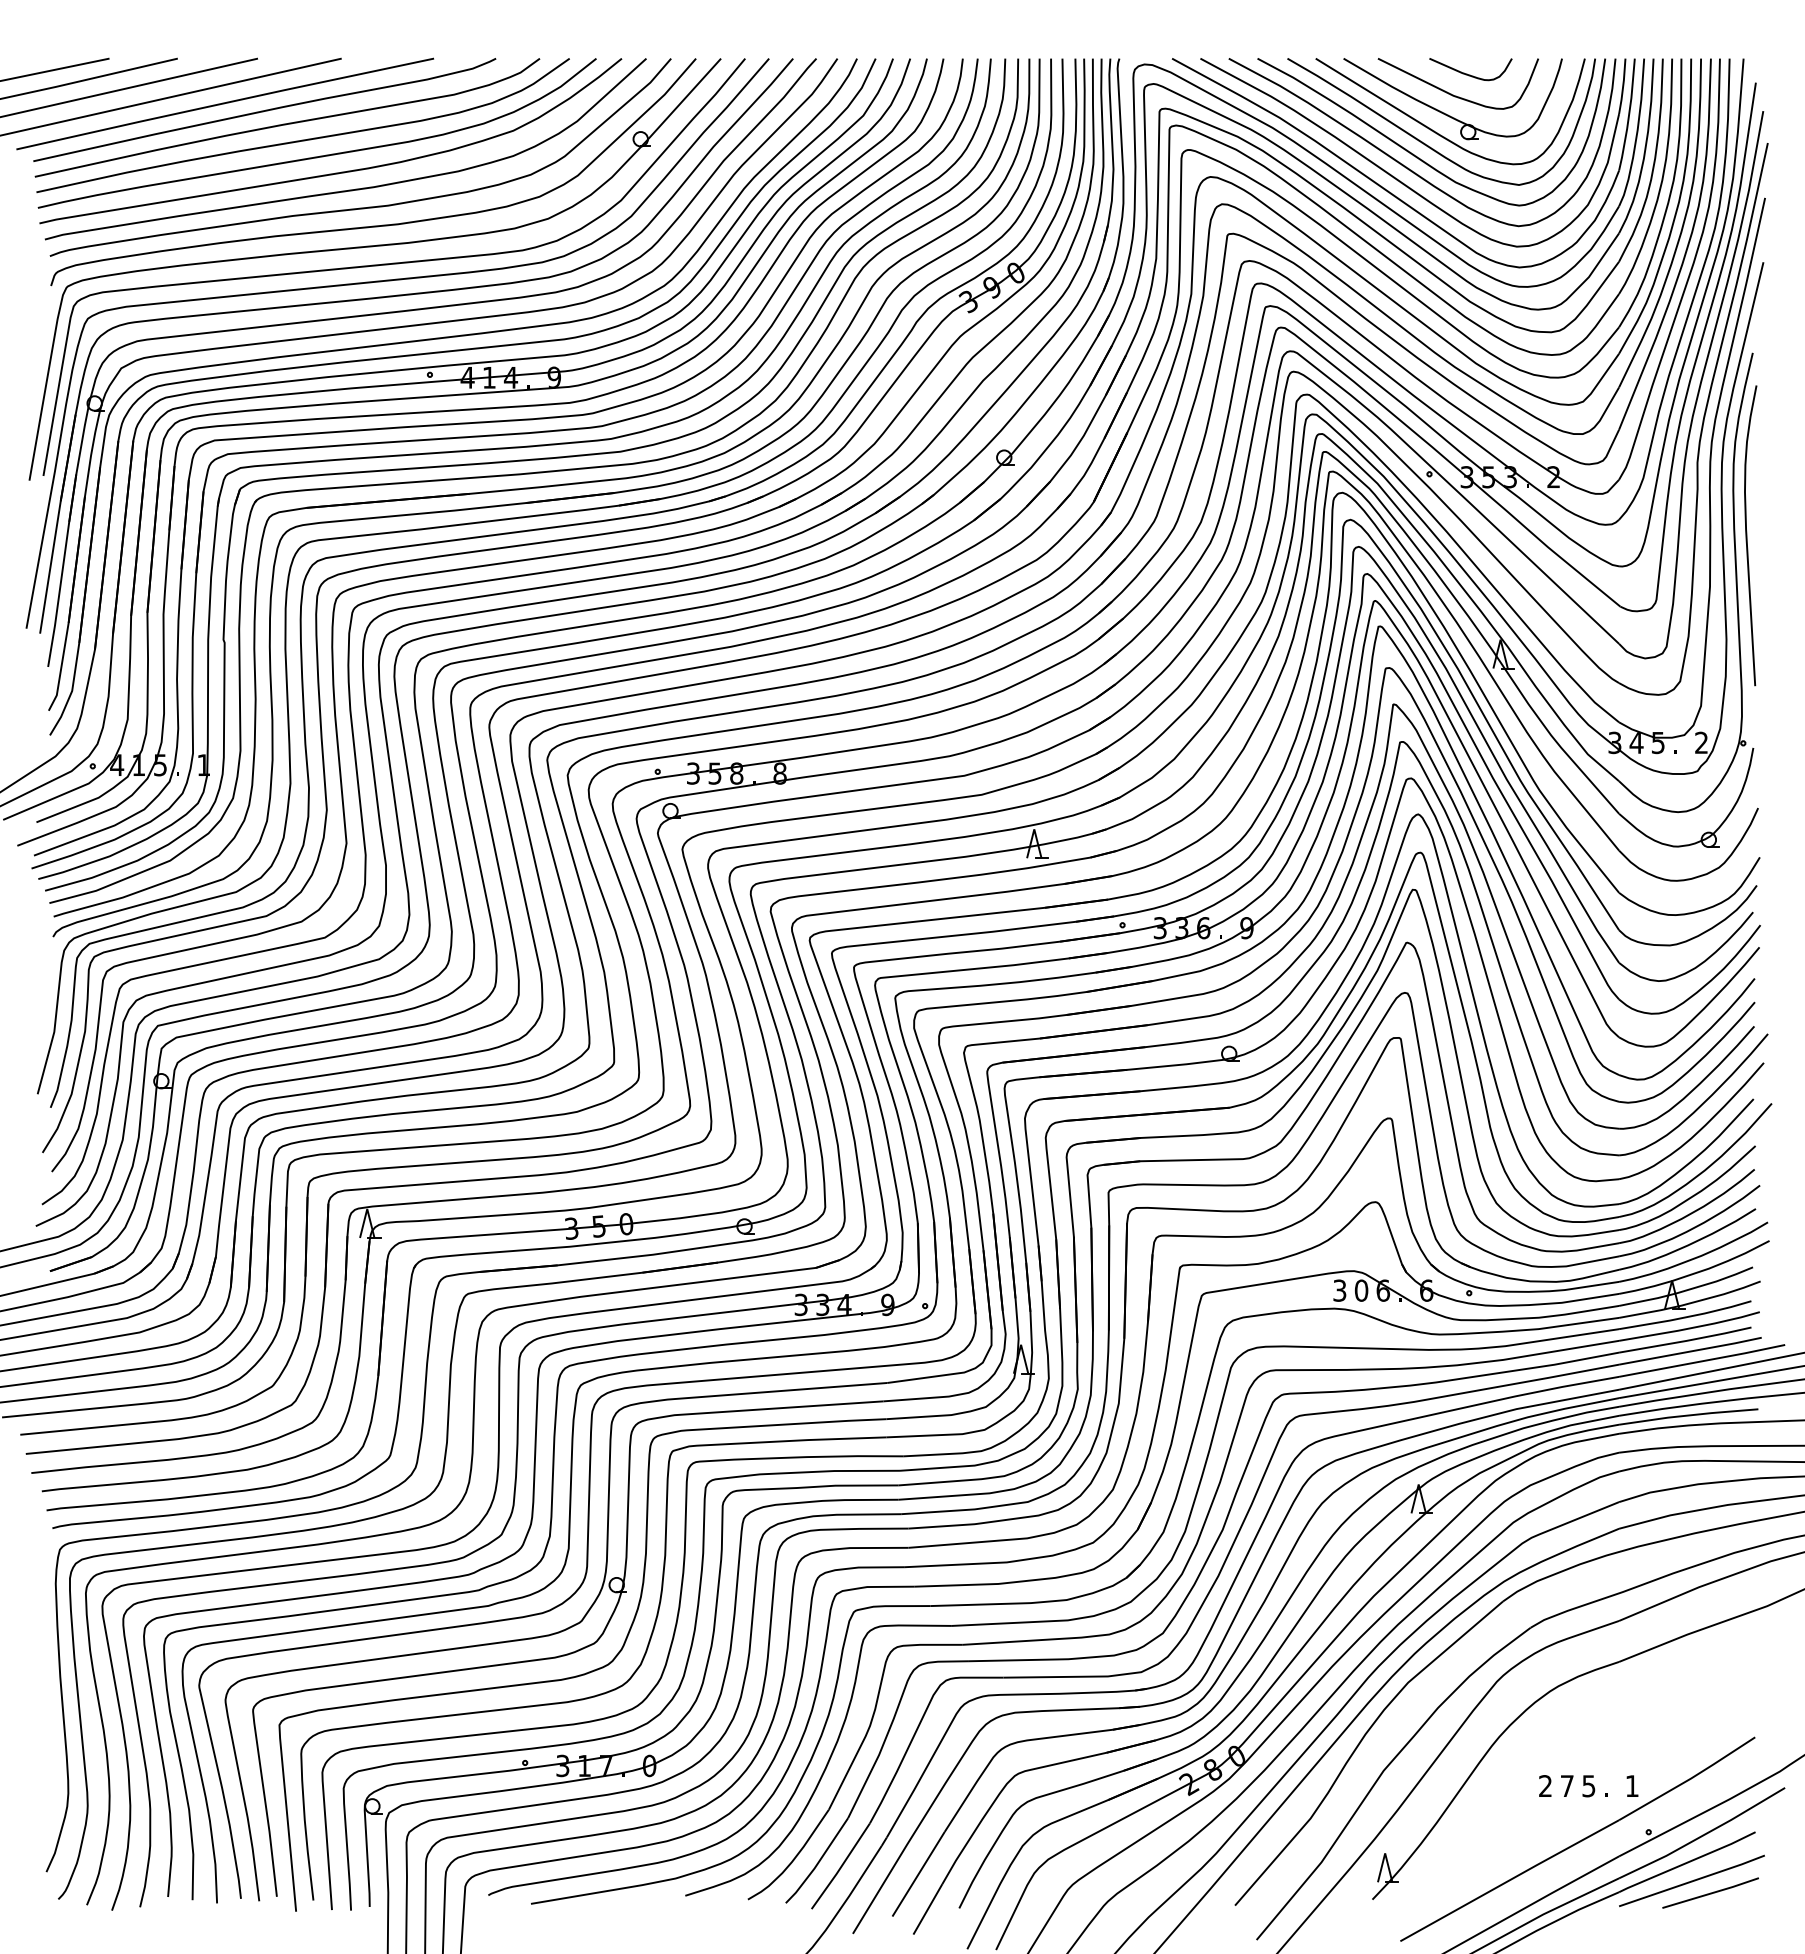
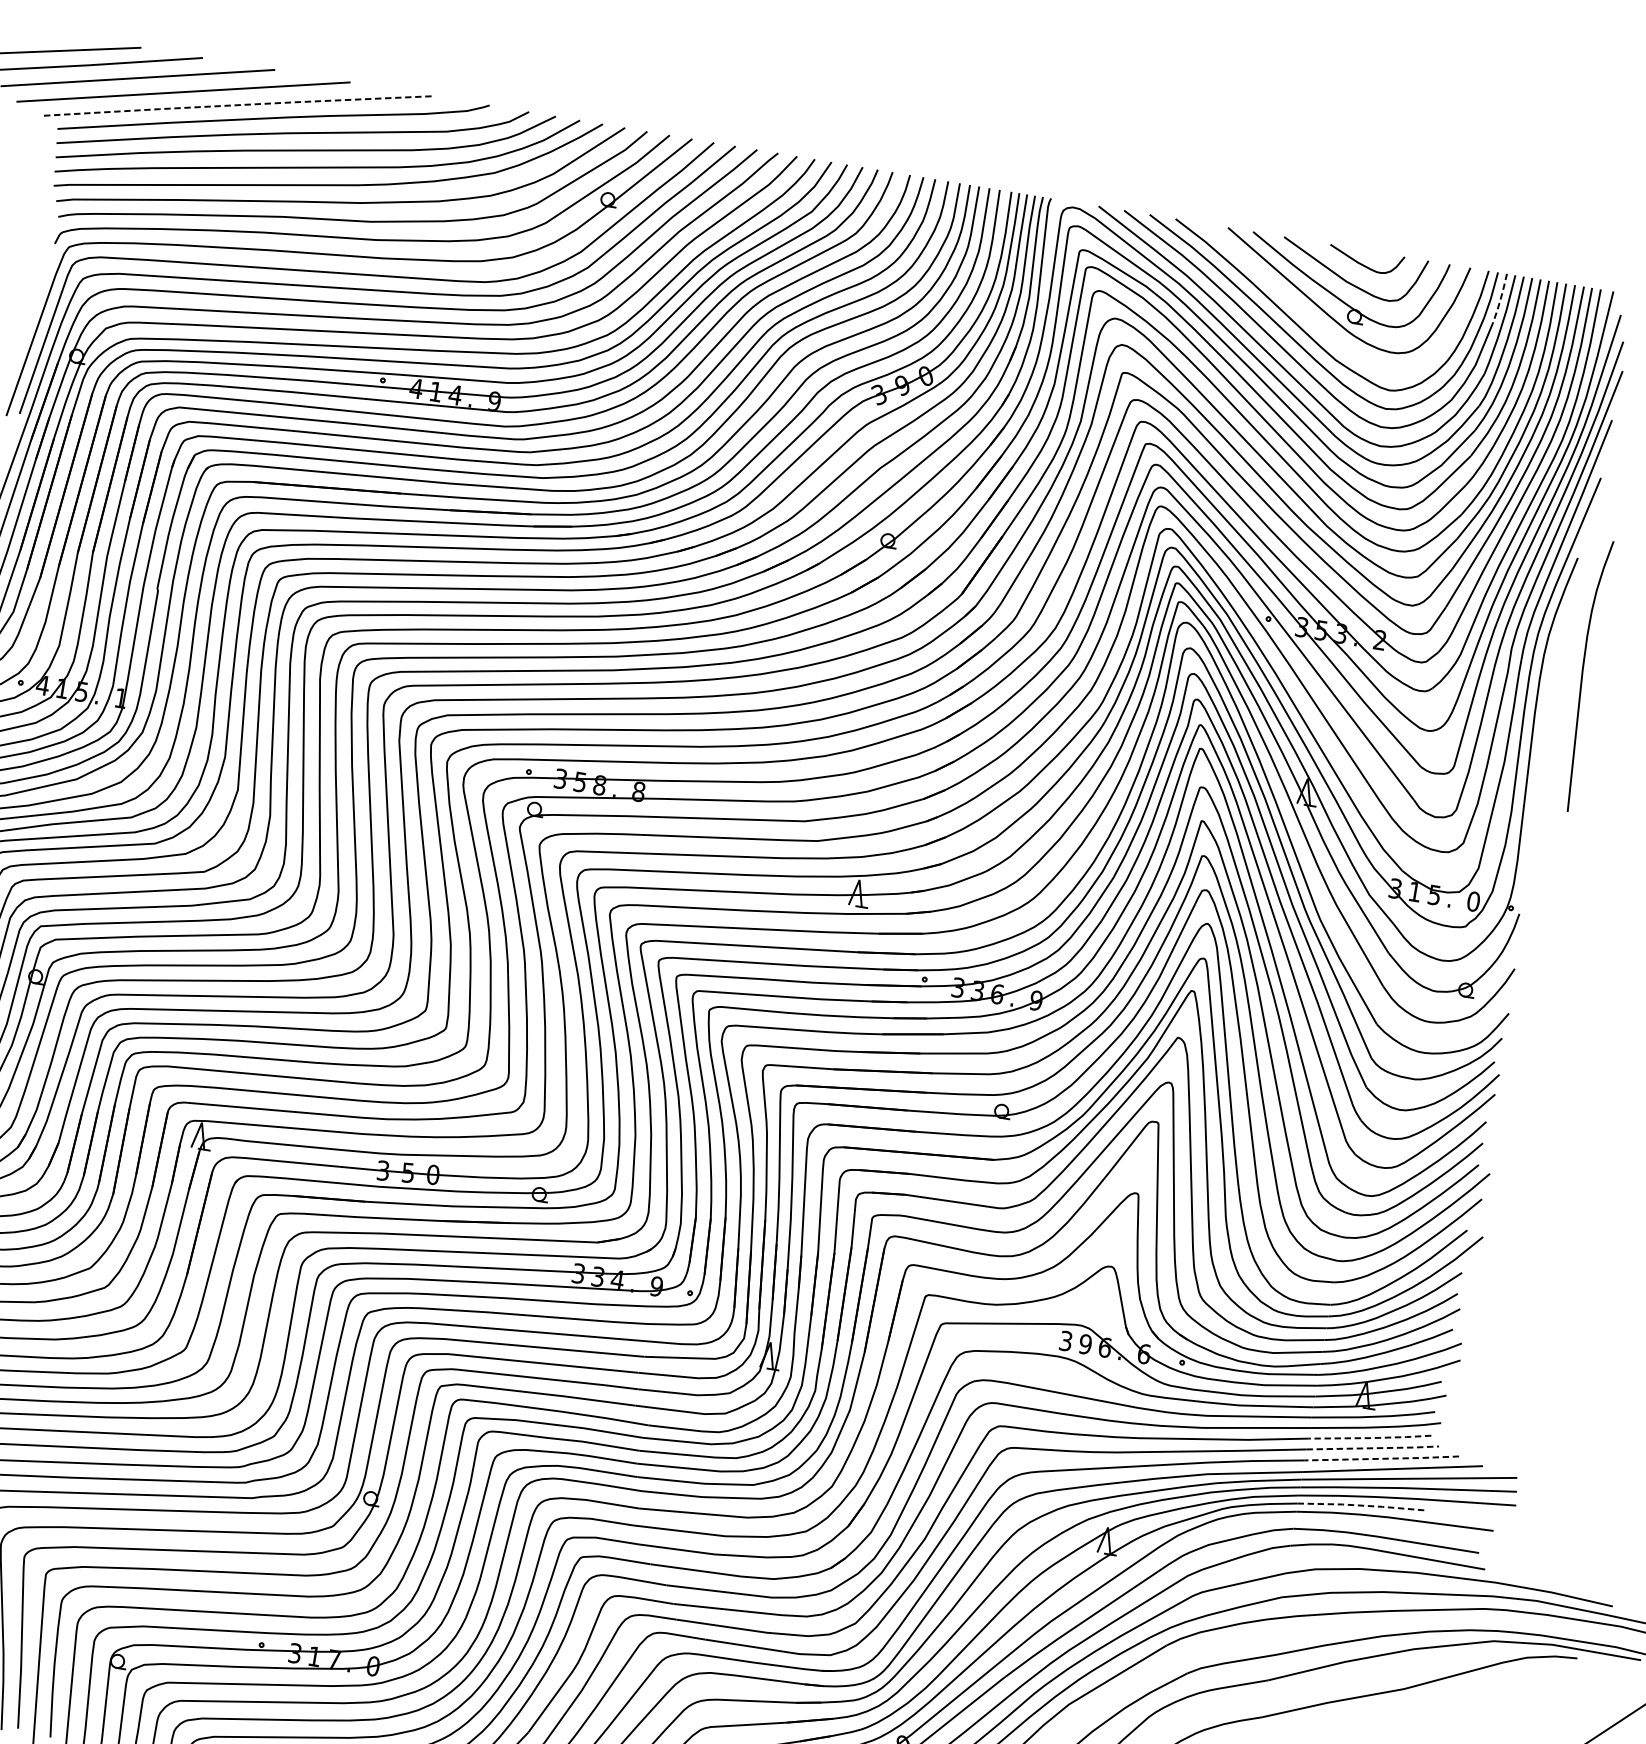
line: (1623, 87) -> (1500, 299), solid -> dashed
line: (224, 103) -> (238, 105), solid -> dashed
curve: (1427, 144) -> (1315, 321), removed
curve: (1747, 535) -> (1583, 675), moved
text: (1636, 742) -> (1414, 891), 4 -> 1
text: (1701, 742) -> (1473, 901), 2 -> 0
text: (1361, 1290) -> (1085, 1344), 0 -> 9
line: (1686, 1340) -> (1370, 1437), solid -> dashed
line: (1691, 1351) -> (1373, 1448), solid -> dashed
line: (1702, 1361) -> (1382, 1459), solid -> dashed
line: (1688, 1415) -> (1361, 1505), solid -> dashed

